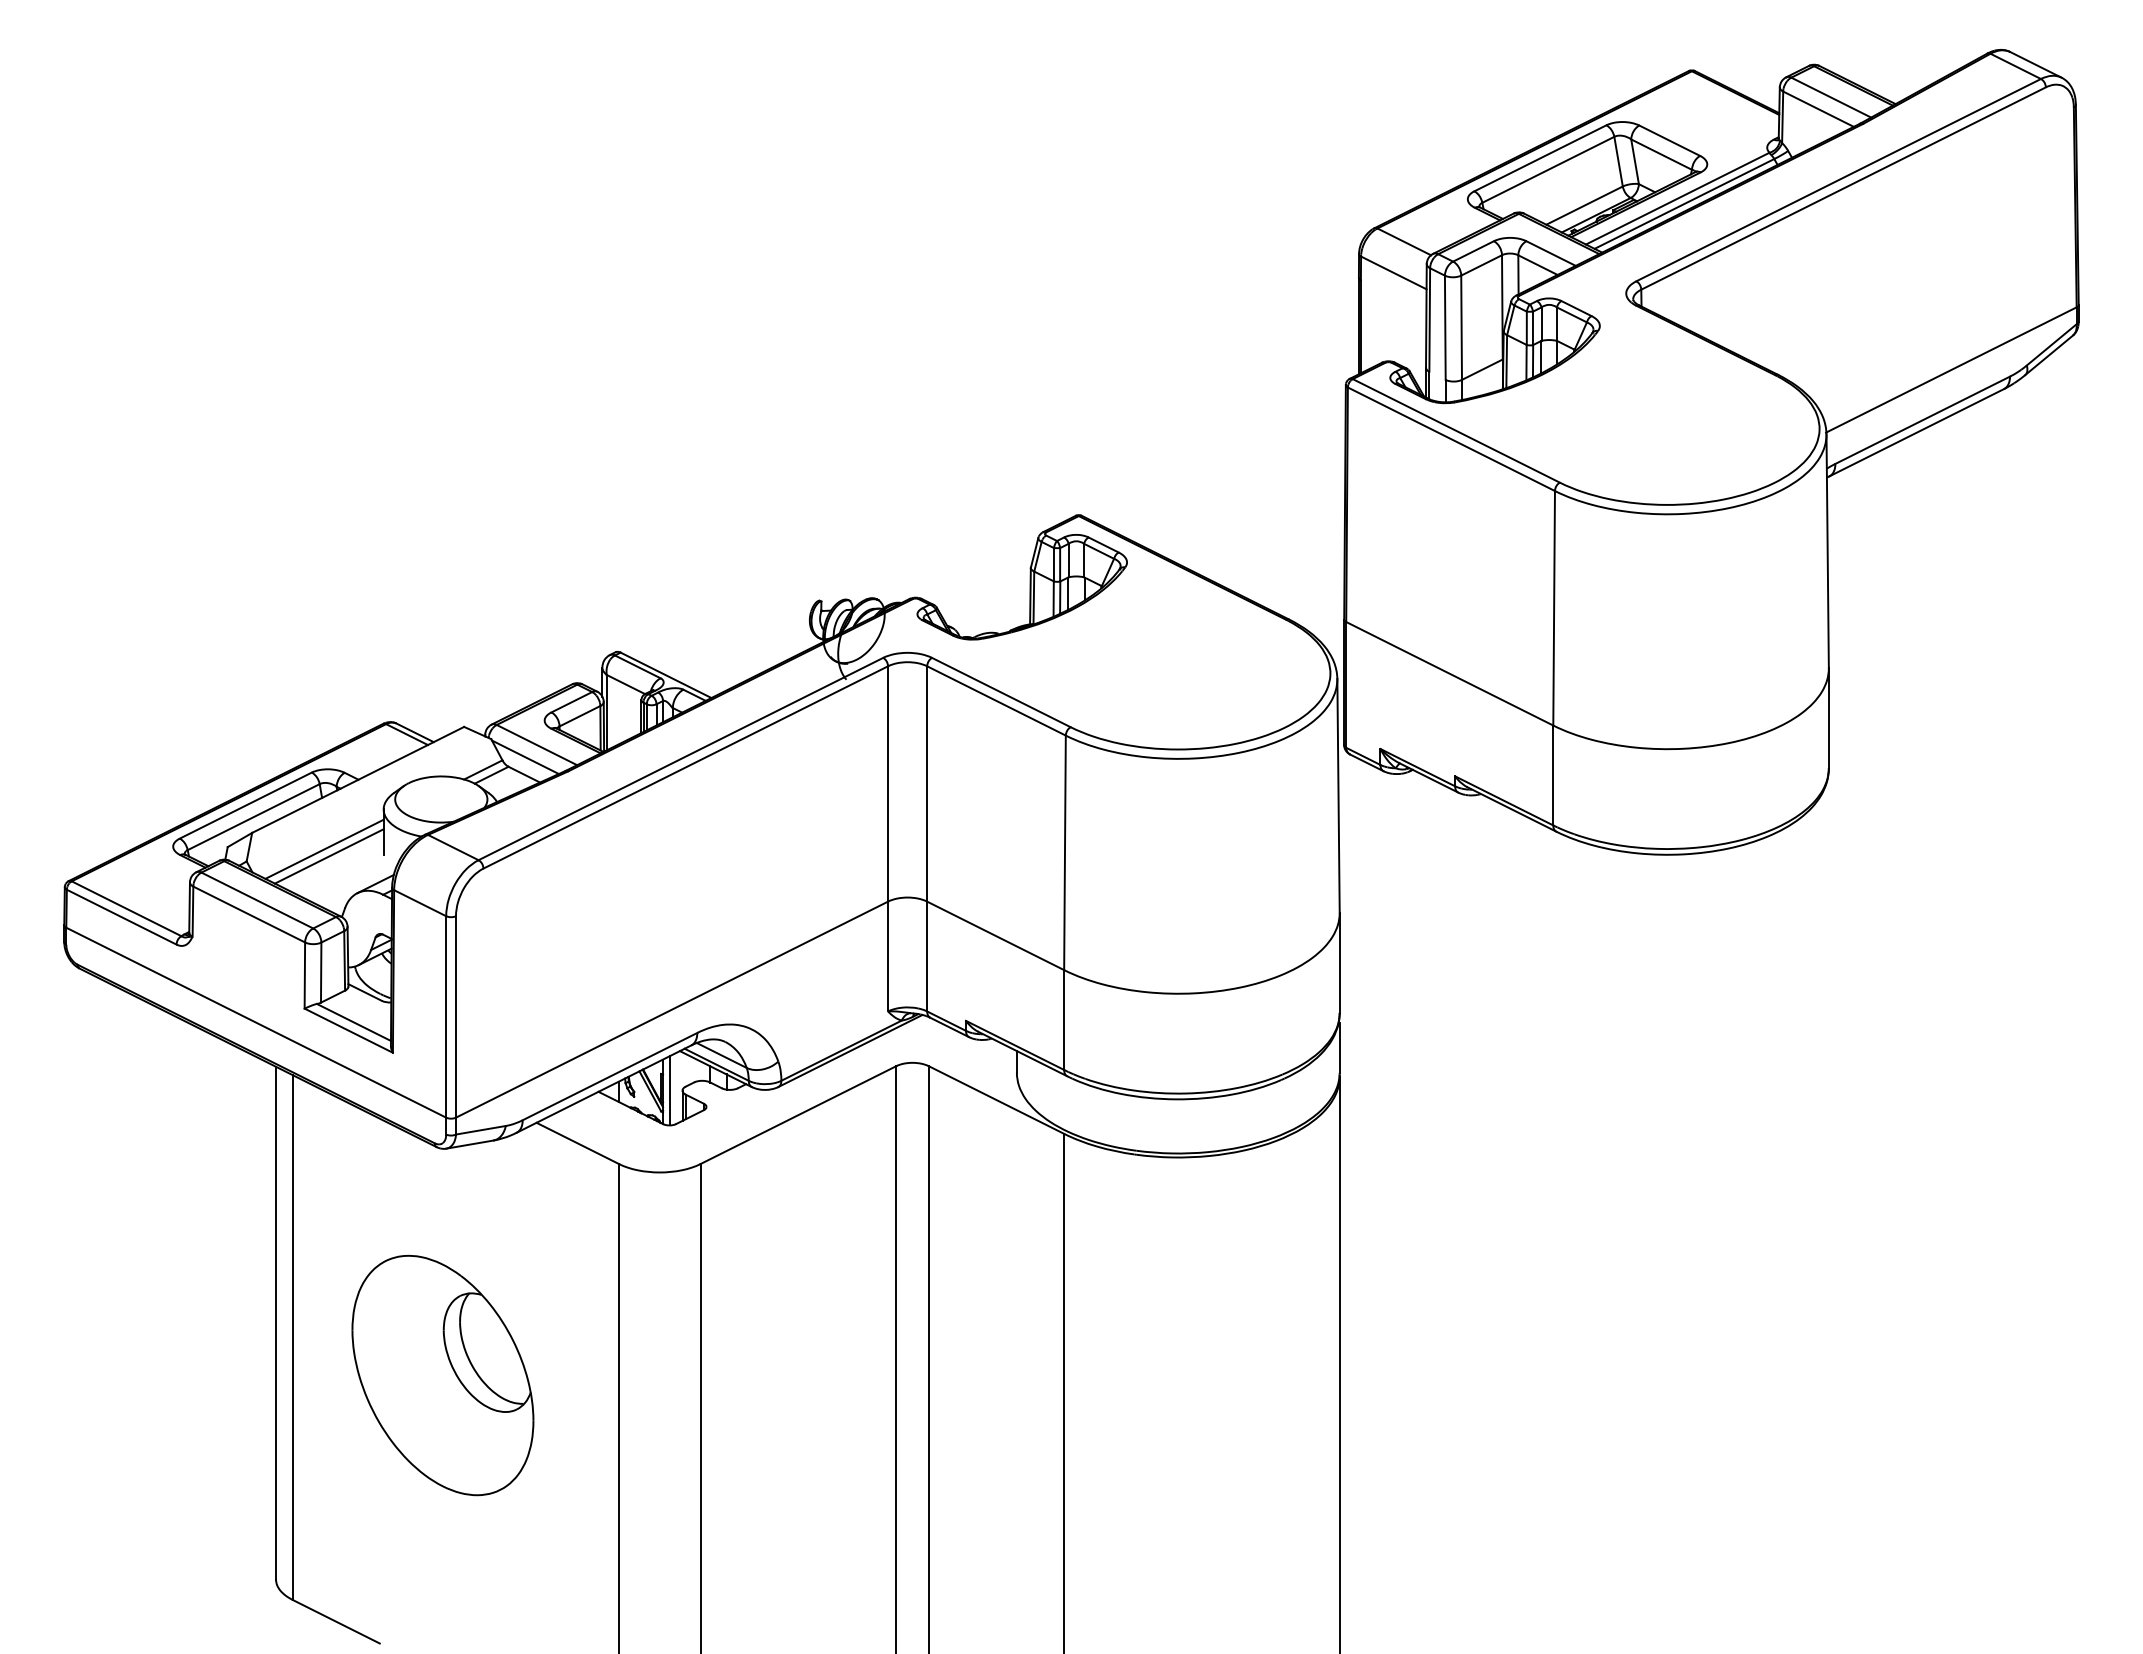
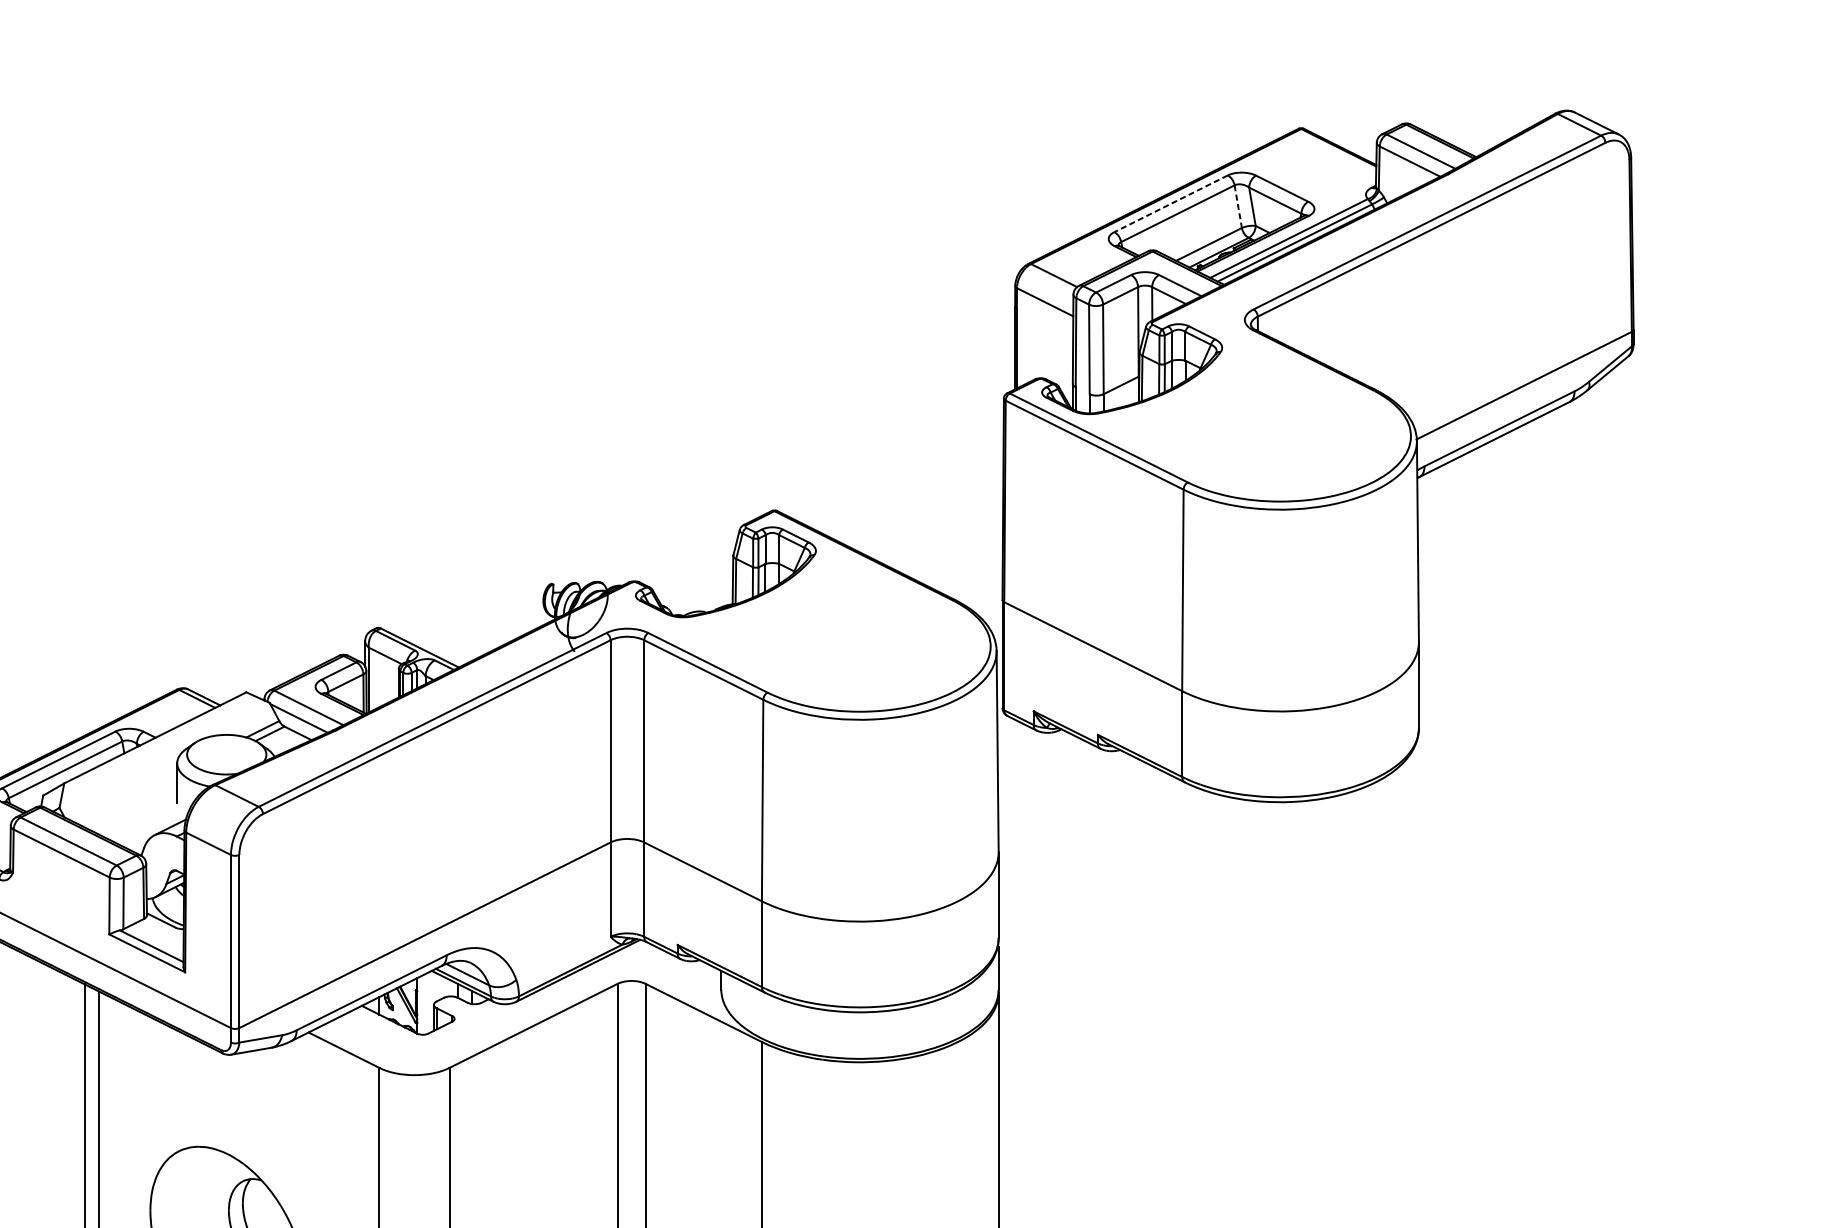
line: (1540, 158) -> (1171, 203), solid -> dashed
line: (1618, 162) -> (1238, 207), solid -> dashed
line: (324, 848) -> (126, 796), removed
line: (328, 856) -> (129, 803), removed
line: (669, 1090) -> (422, 1004), removed

